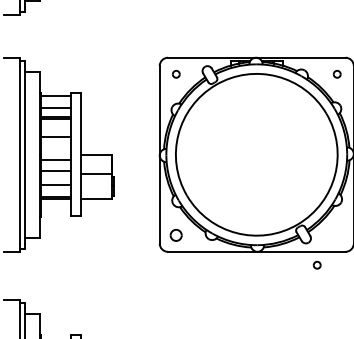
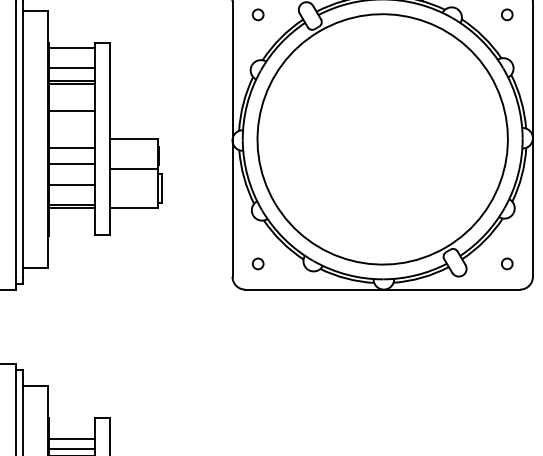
part: (176, 234) -> (258, 262), size x0.62
part: (316, 264) -> (506, 262), moved

